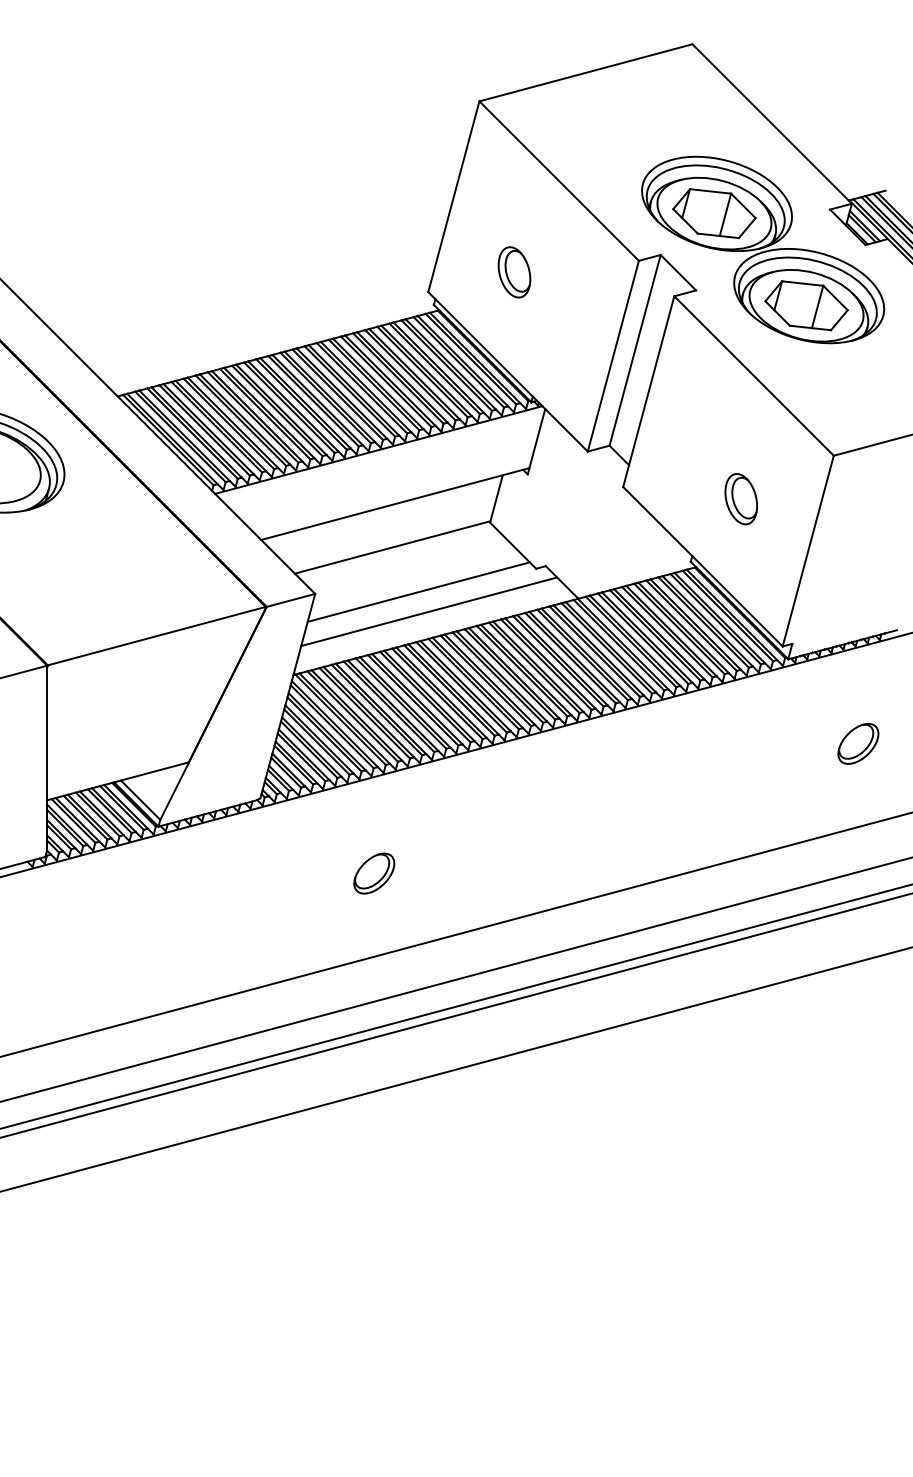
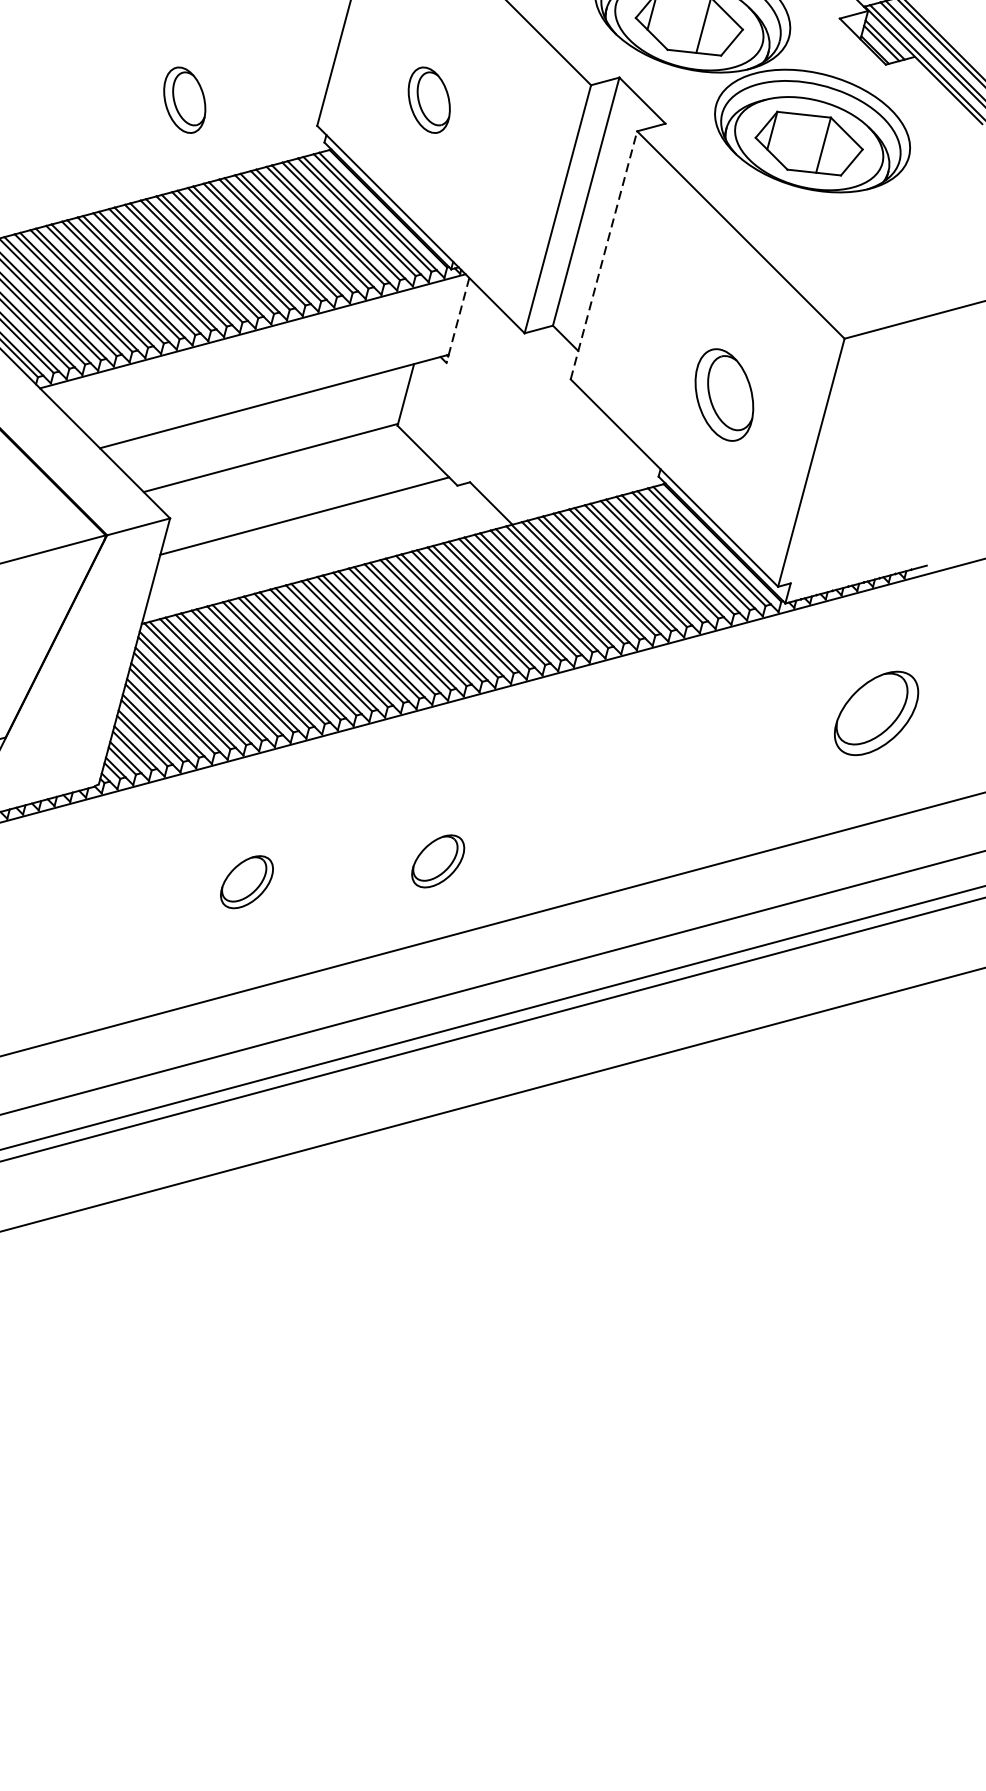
part: (326, 272) -> (184, 100), added
line: (648, 391) -> (603, 255), solid -> dashed
line: (536, 441) -> (457, 320), solid -> dashed
part: (740, 499) -> (723, 395), size x1.4
line: (429, 611) -> (318, 541), removed
part: (858, 743) -> (876, 712), size x1.6
part: (521, 857) -> (438, 861), added

